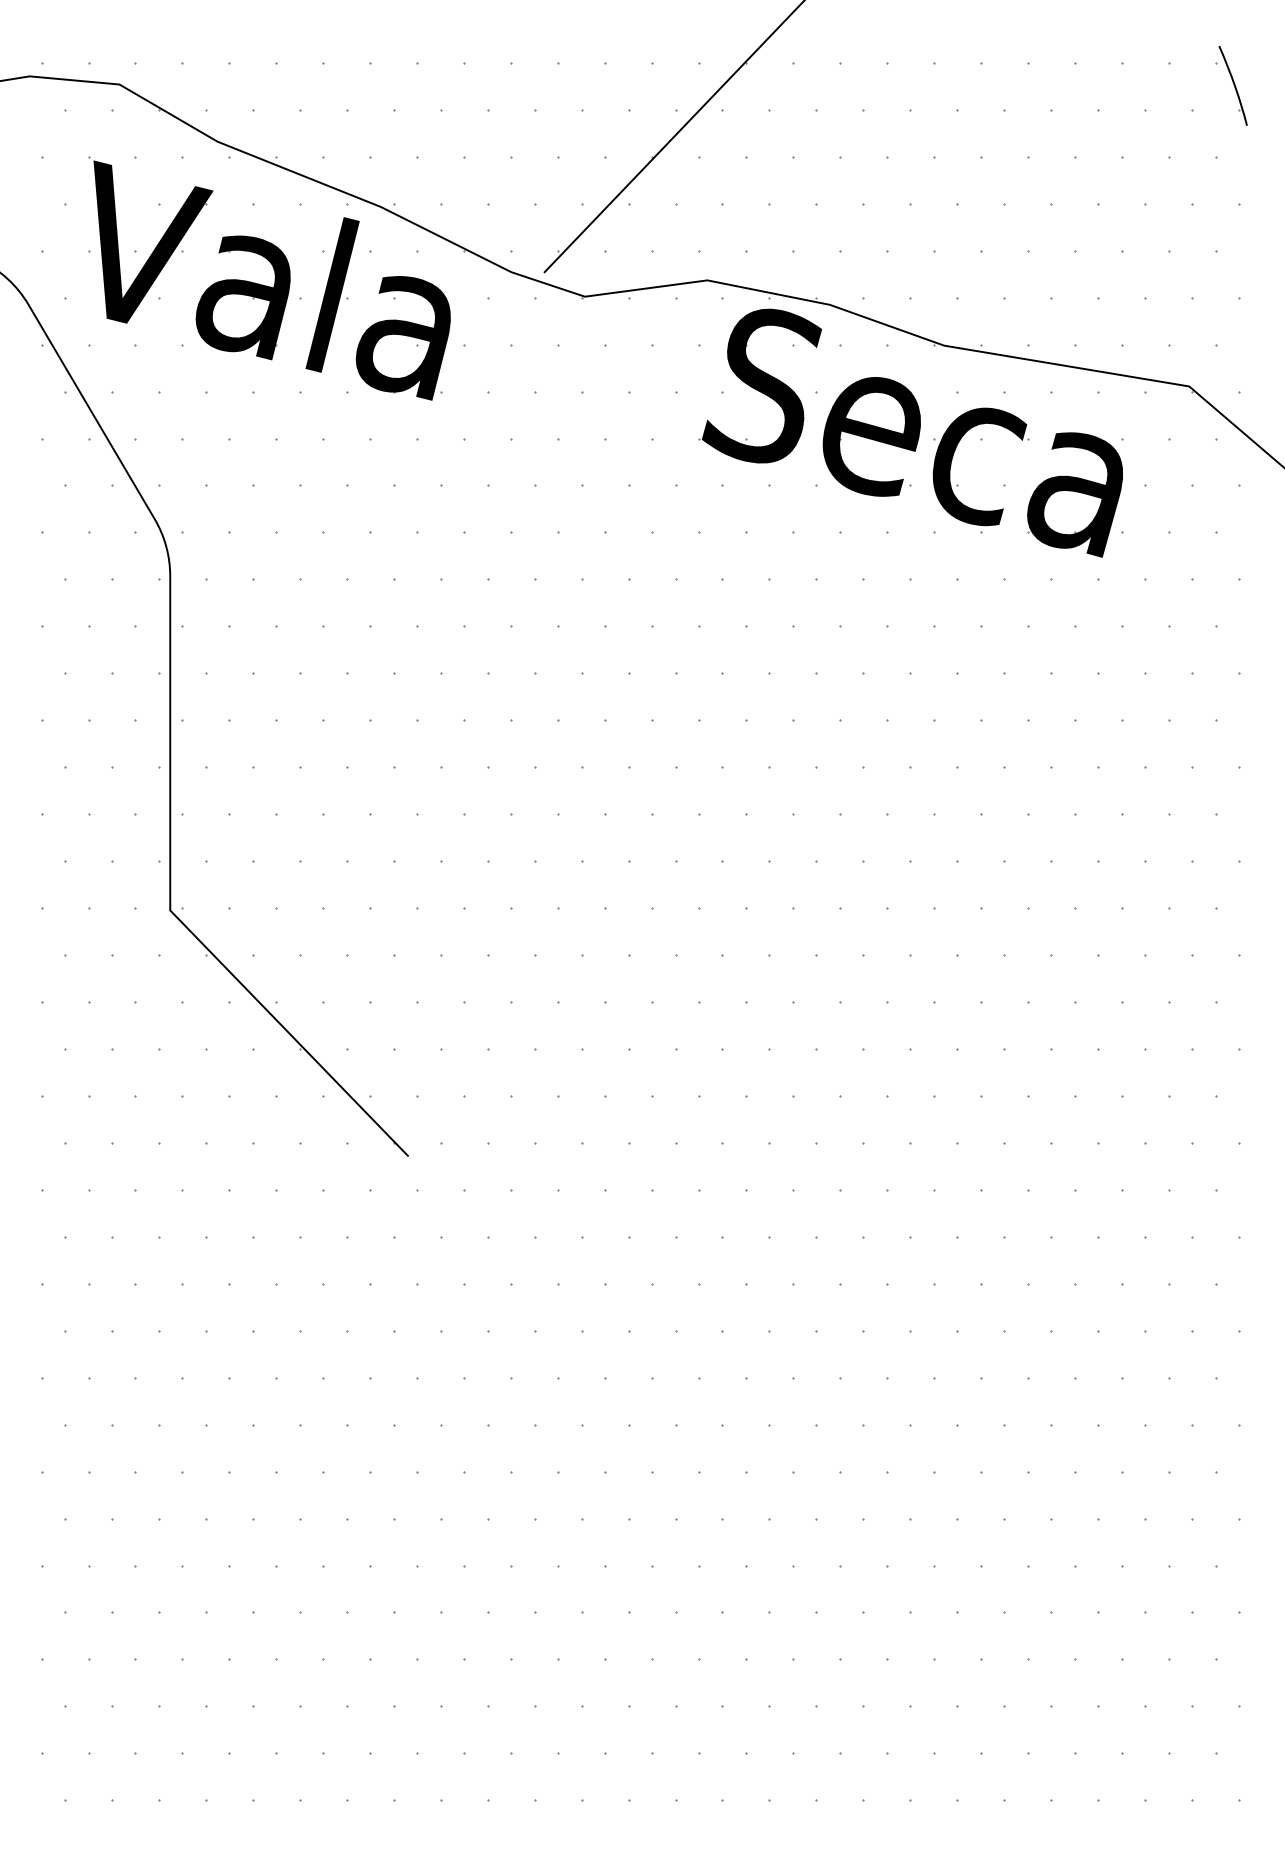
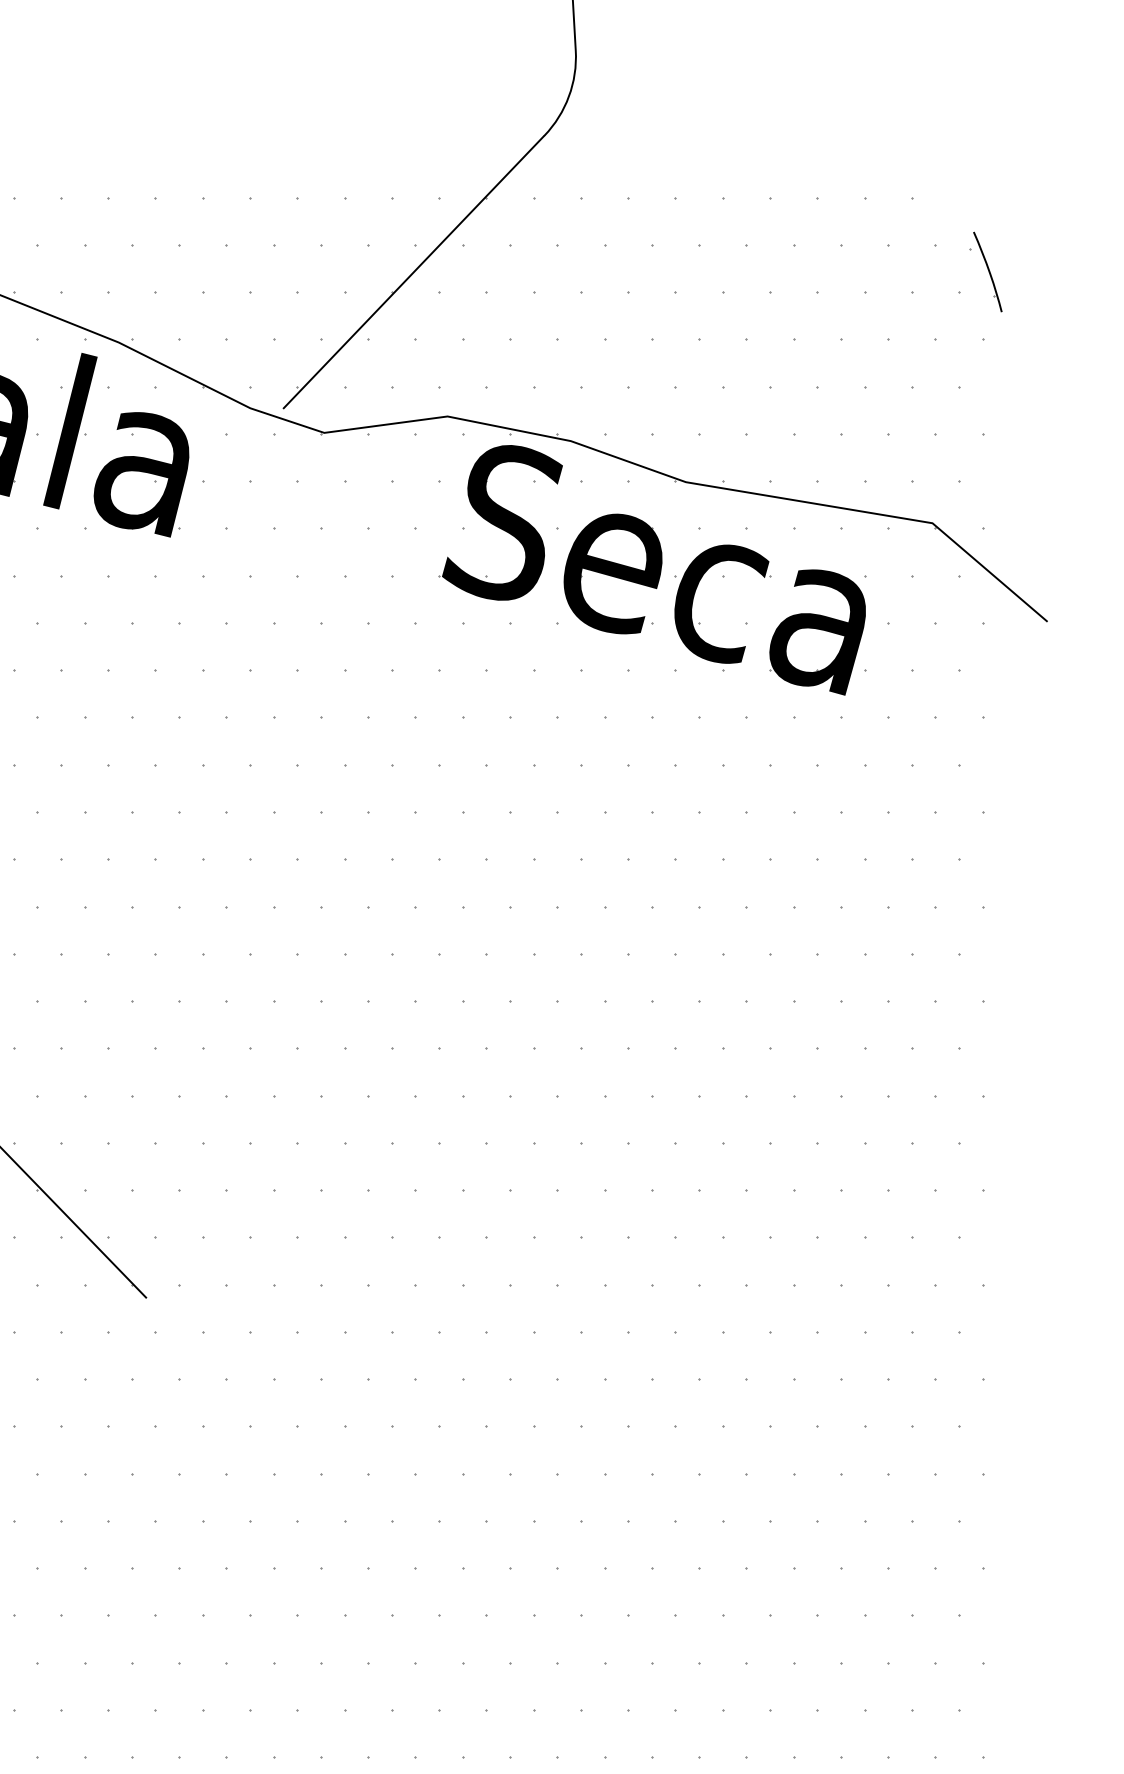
part: (1231, 85) -> (986, 271), moved

